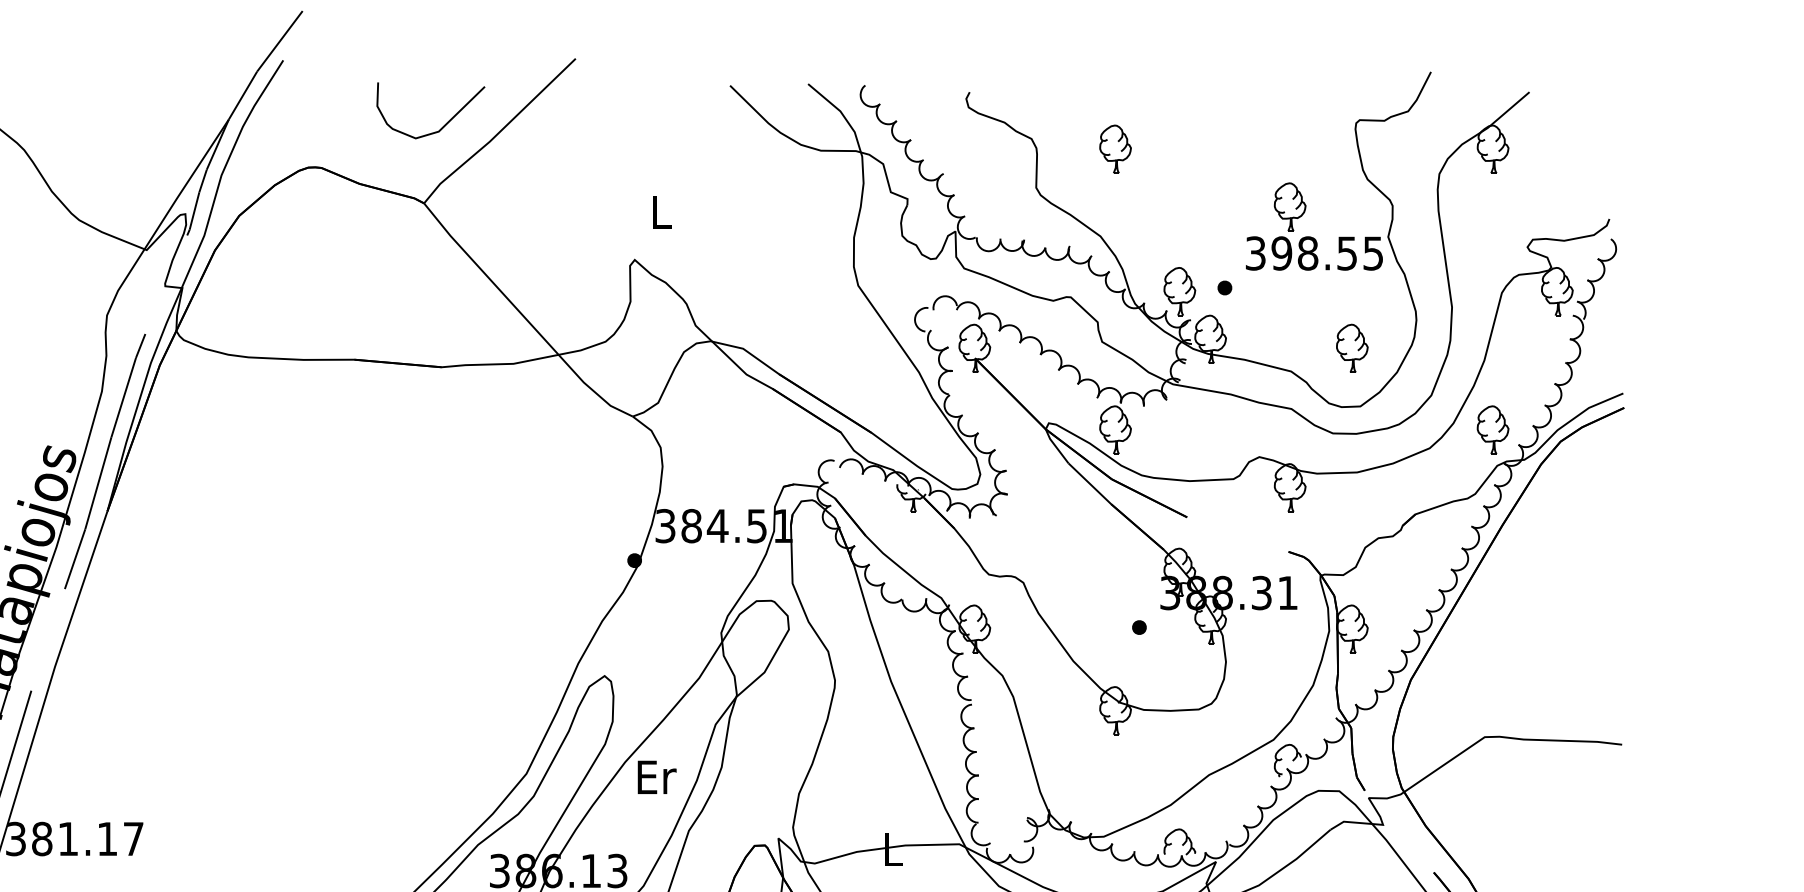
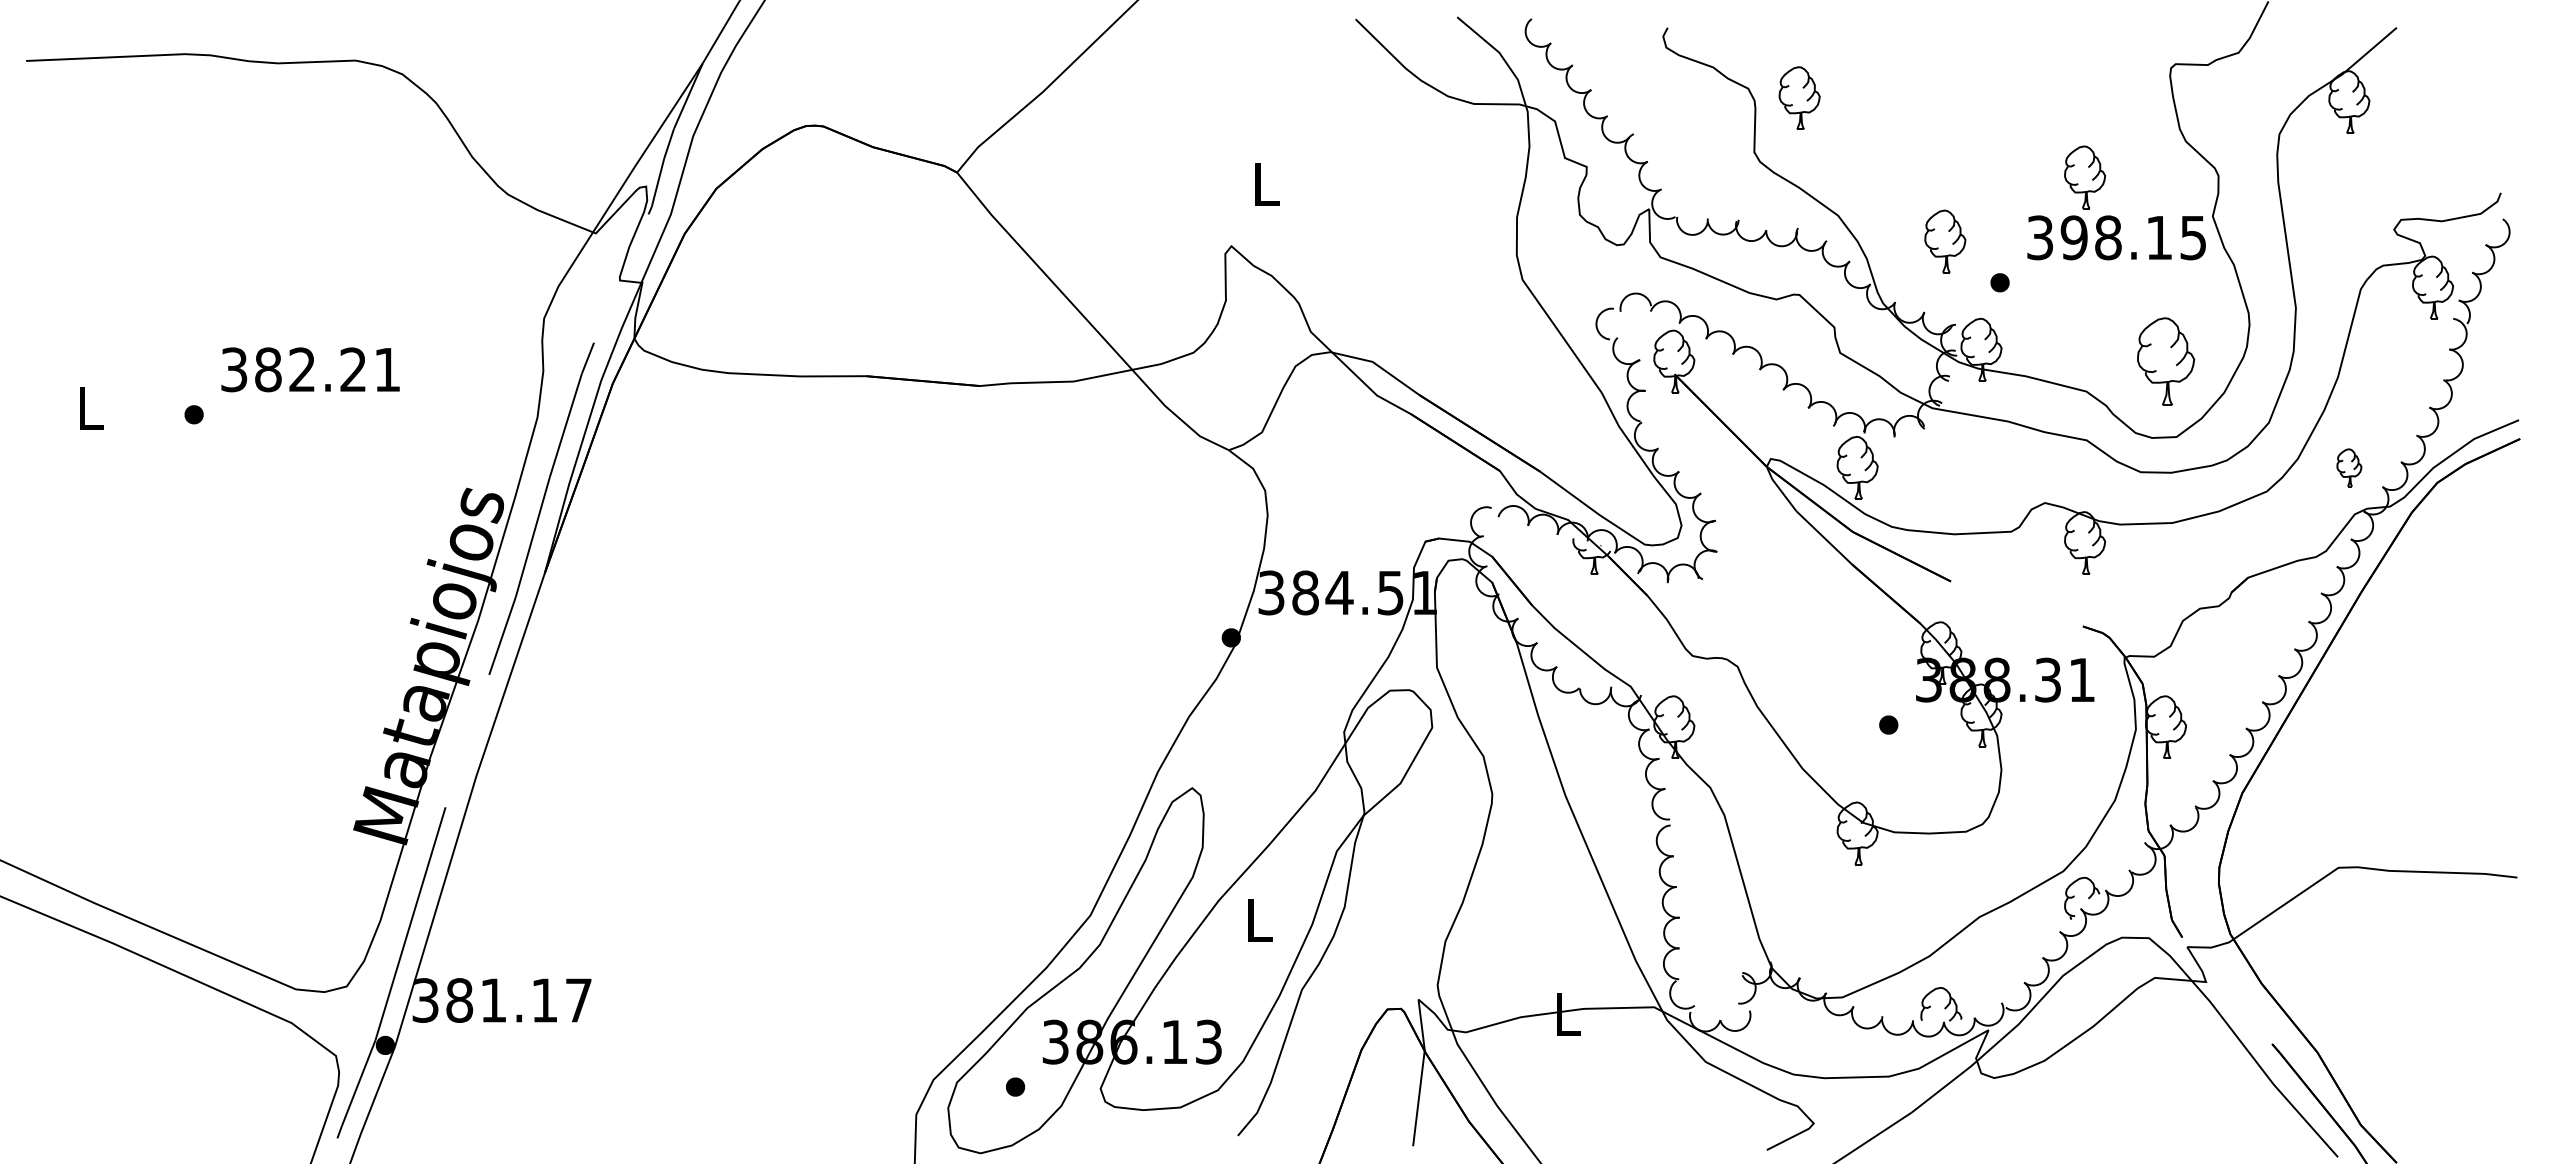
curve: (445, 124) -> (984, 69), removed
part: (1115, 148) -> (1799, 97), moved
text: (1346, 253) -> (2158, 238), 398.55 -> 398.15
part: (1179, 291) -> (1945, 241), moved
part: (1351, 348) -> (2165, 361), size x1.4
part: (1493, 429) -> (2349, 467), size x0.6
text: (657, 776) -> (1260, 919), Er -> L

